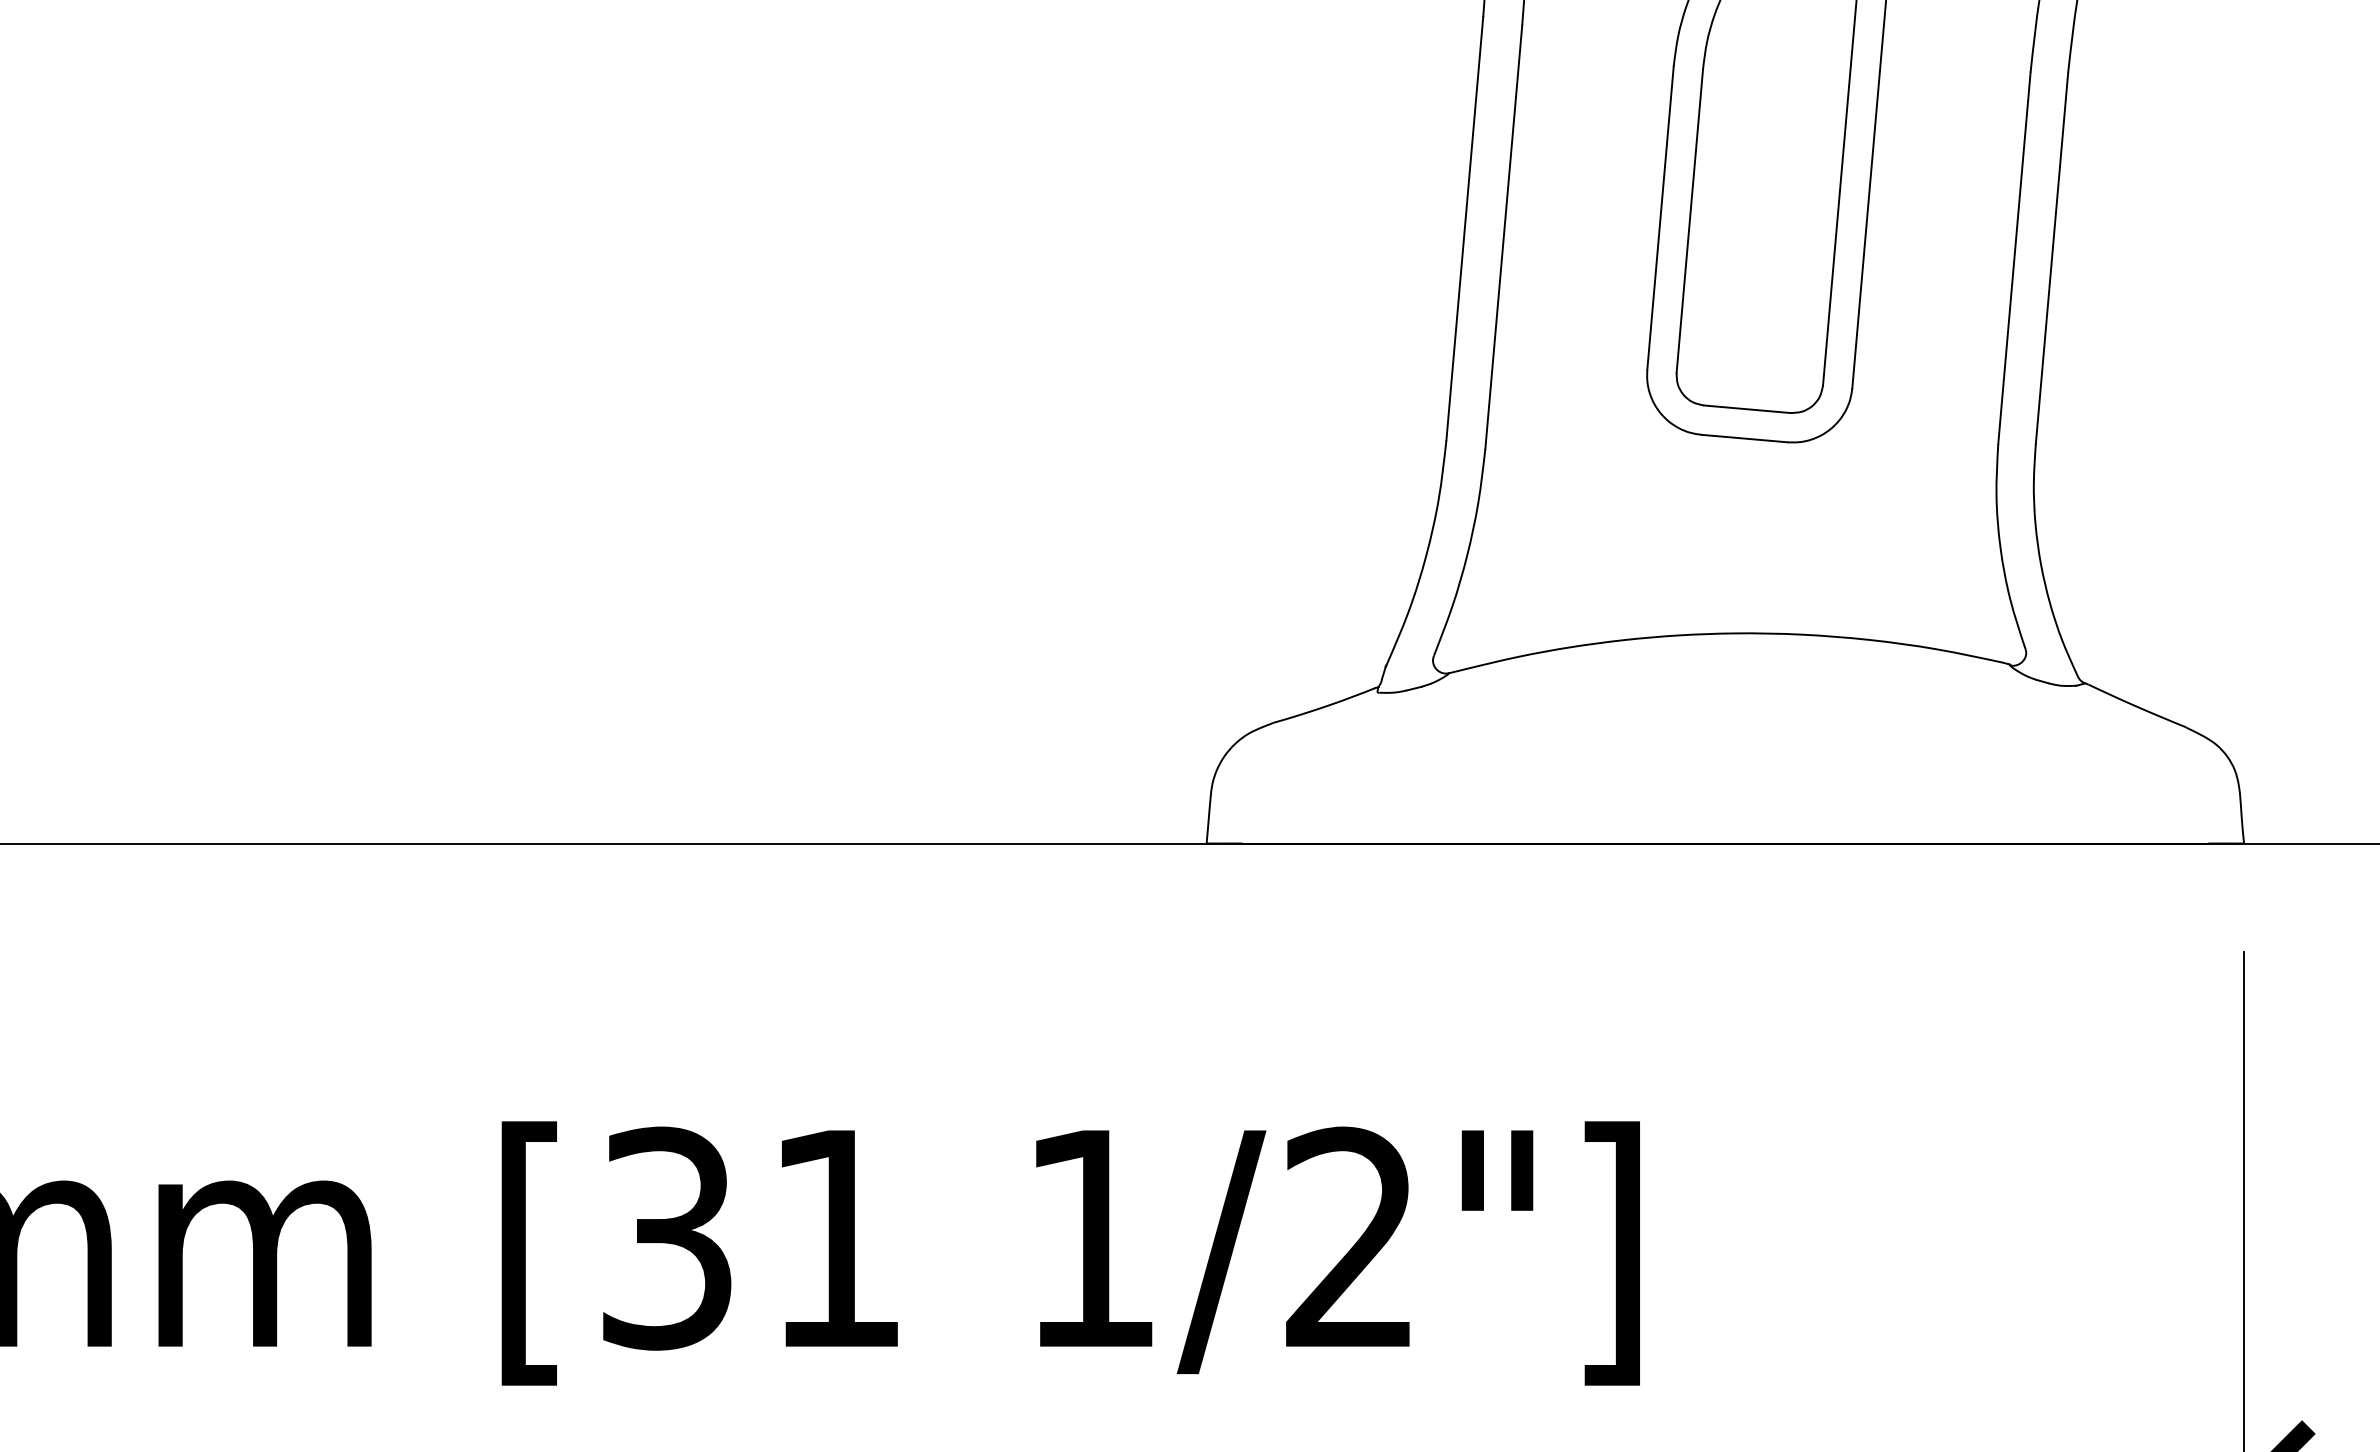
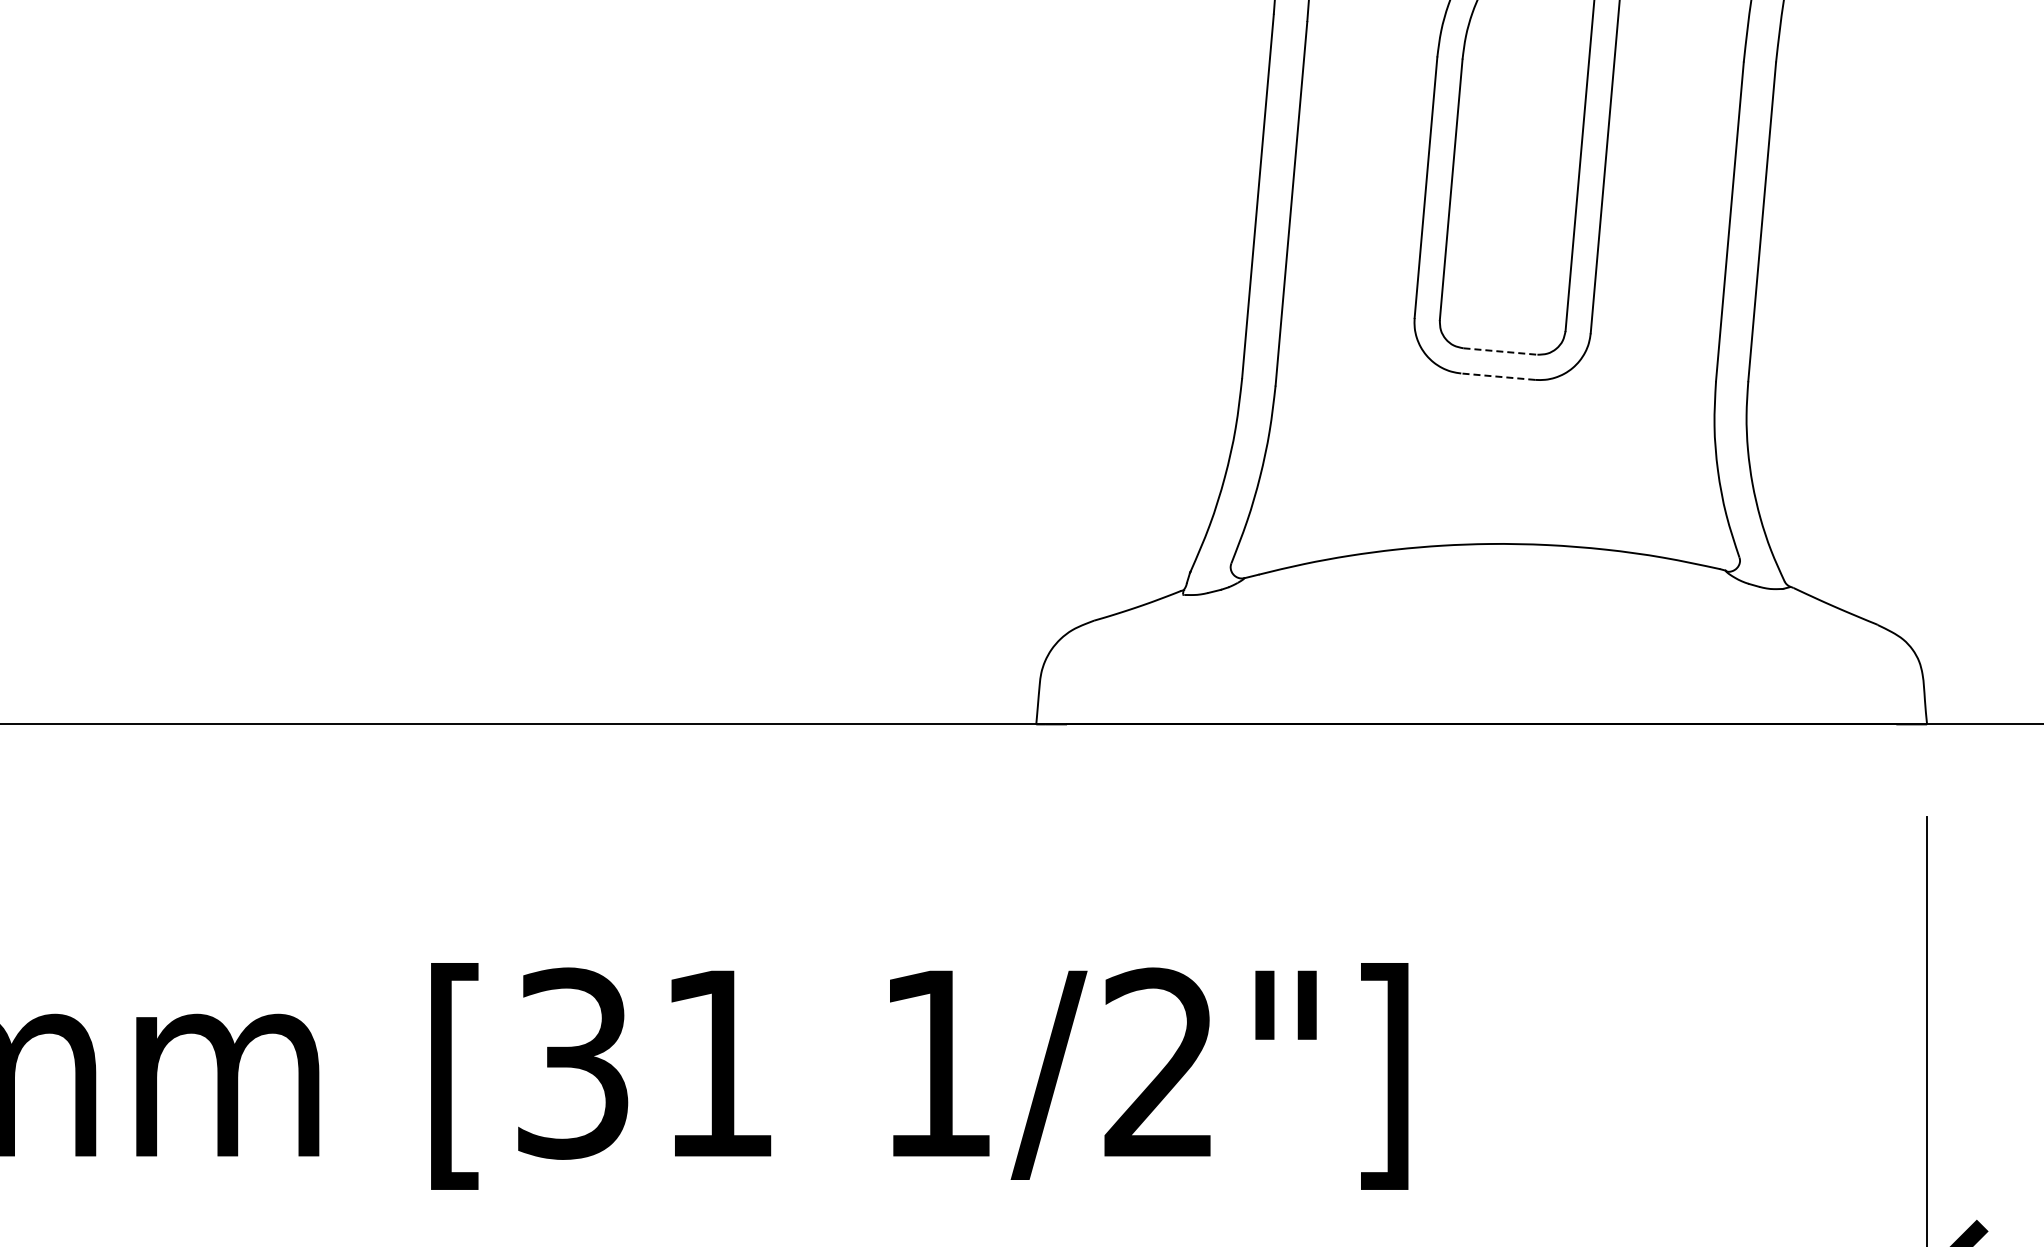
line: (1747, 409) -> (1500, 351), solid -> dashed
line: (1743, 438) -> (1497, 376), solid -> dashed

